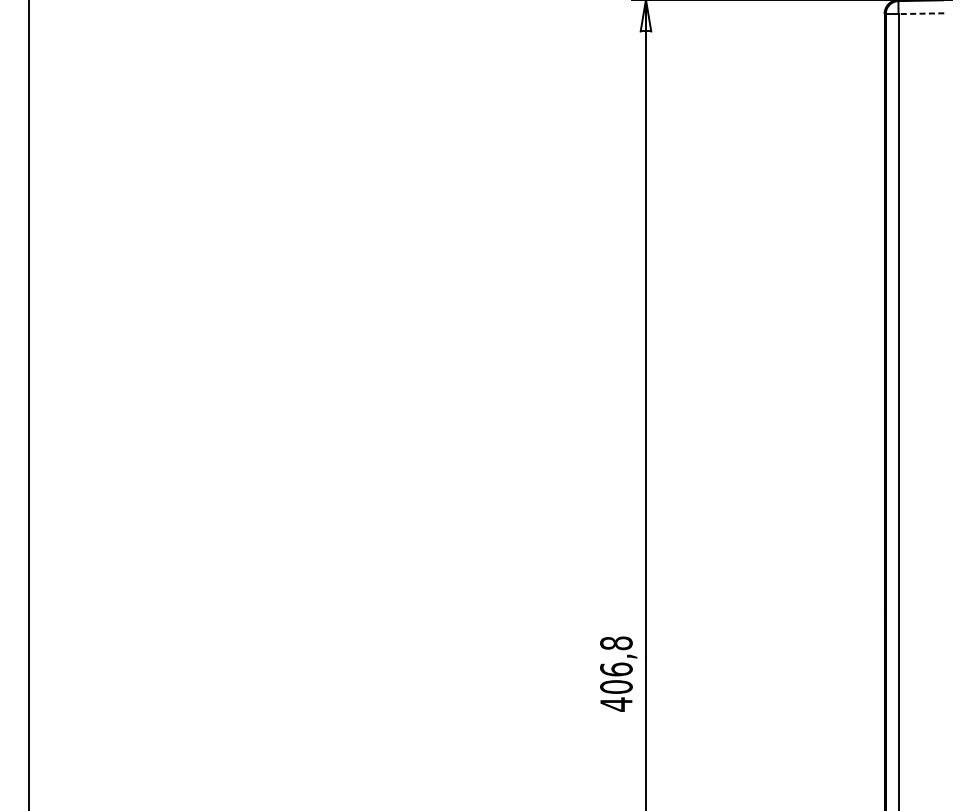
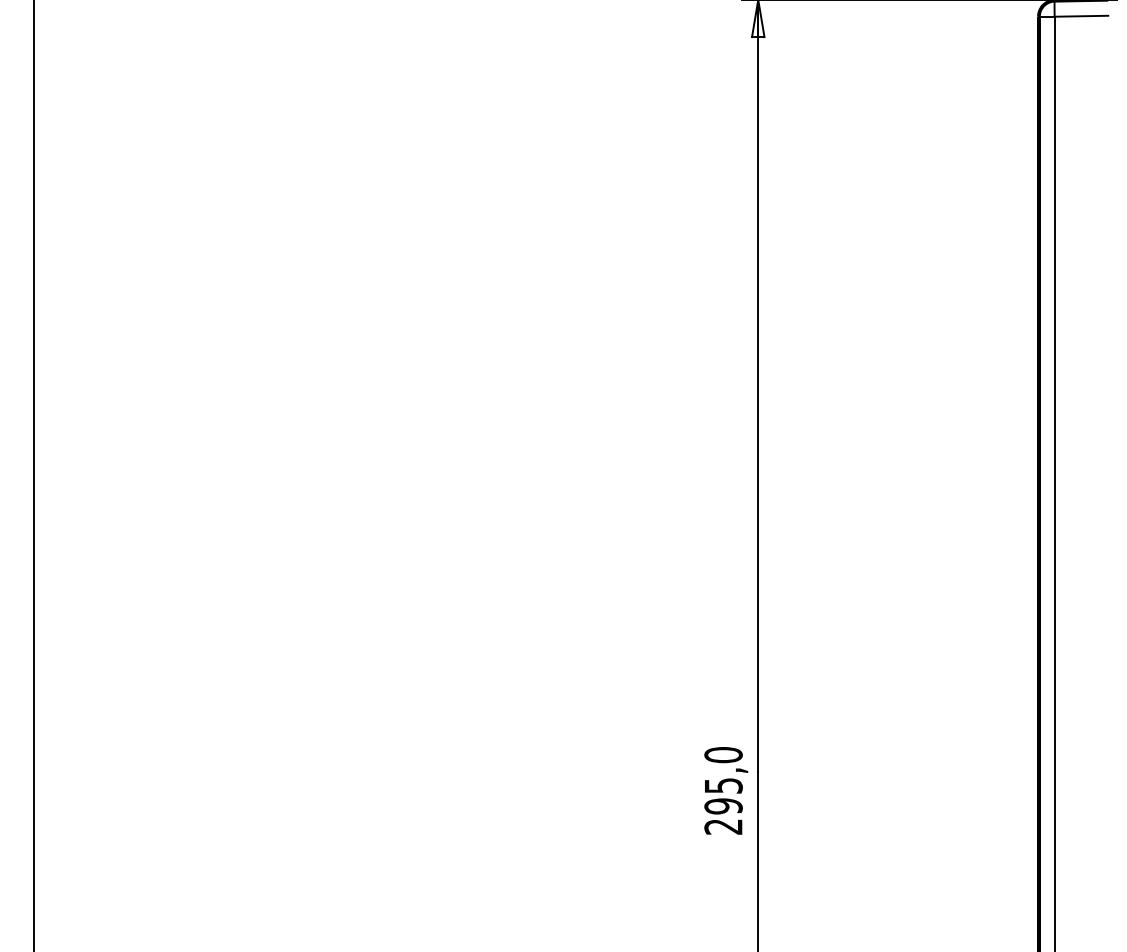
line: (921, 13) -> (1081, 16), dashed -> solid
text: (616, 674) -> (723, 791), 406,8 -> 295,0

